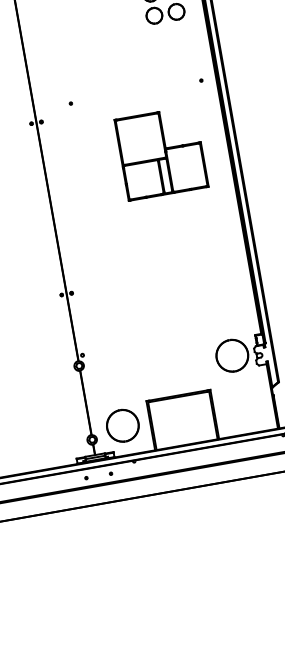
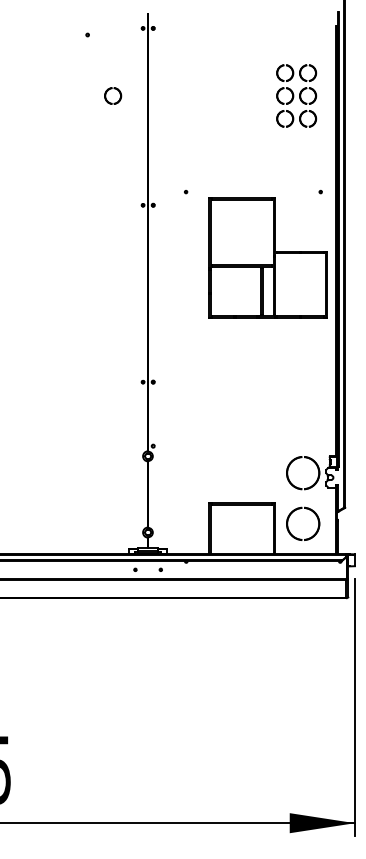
part: (160, 153) -> (267, 257), size x1.43
part: (131, 413) -> (313, 513), moved

